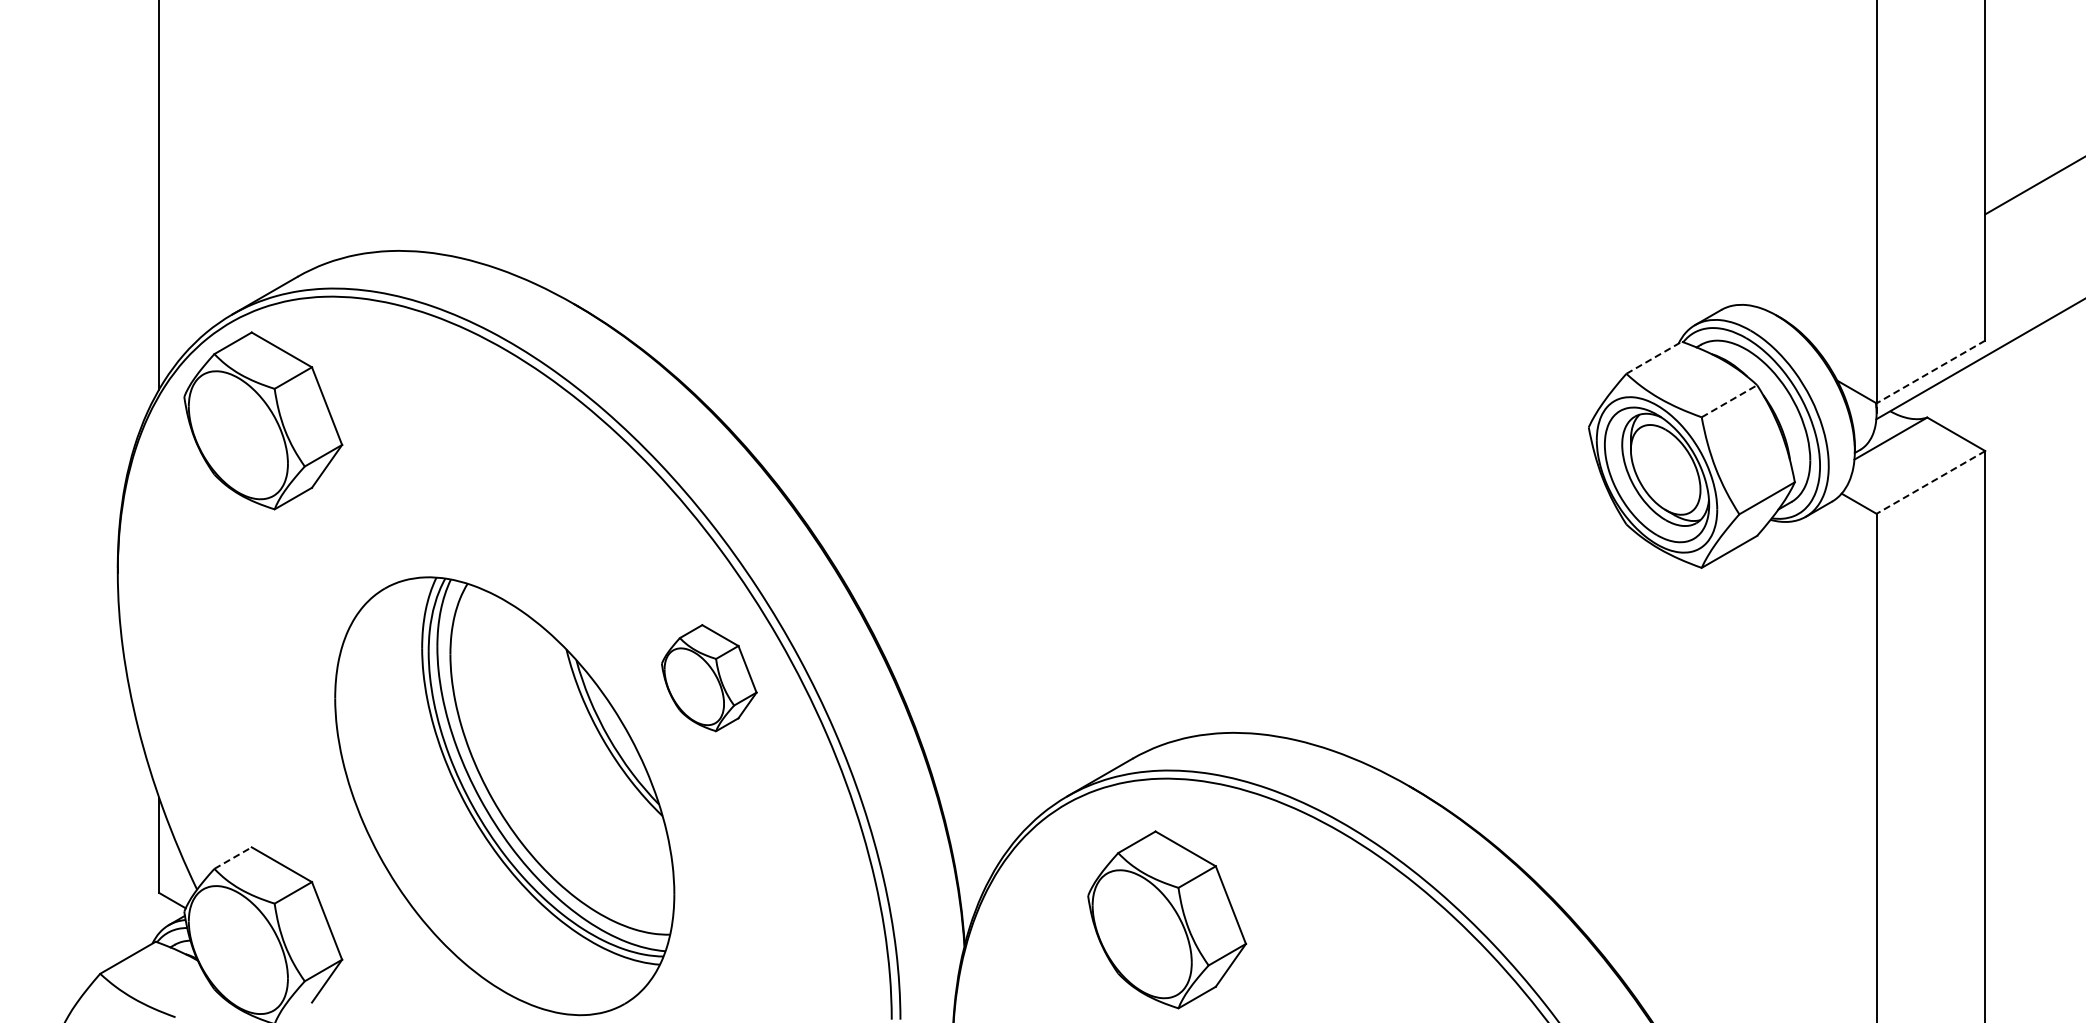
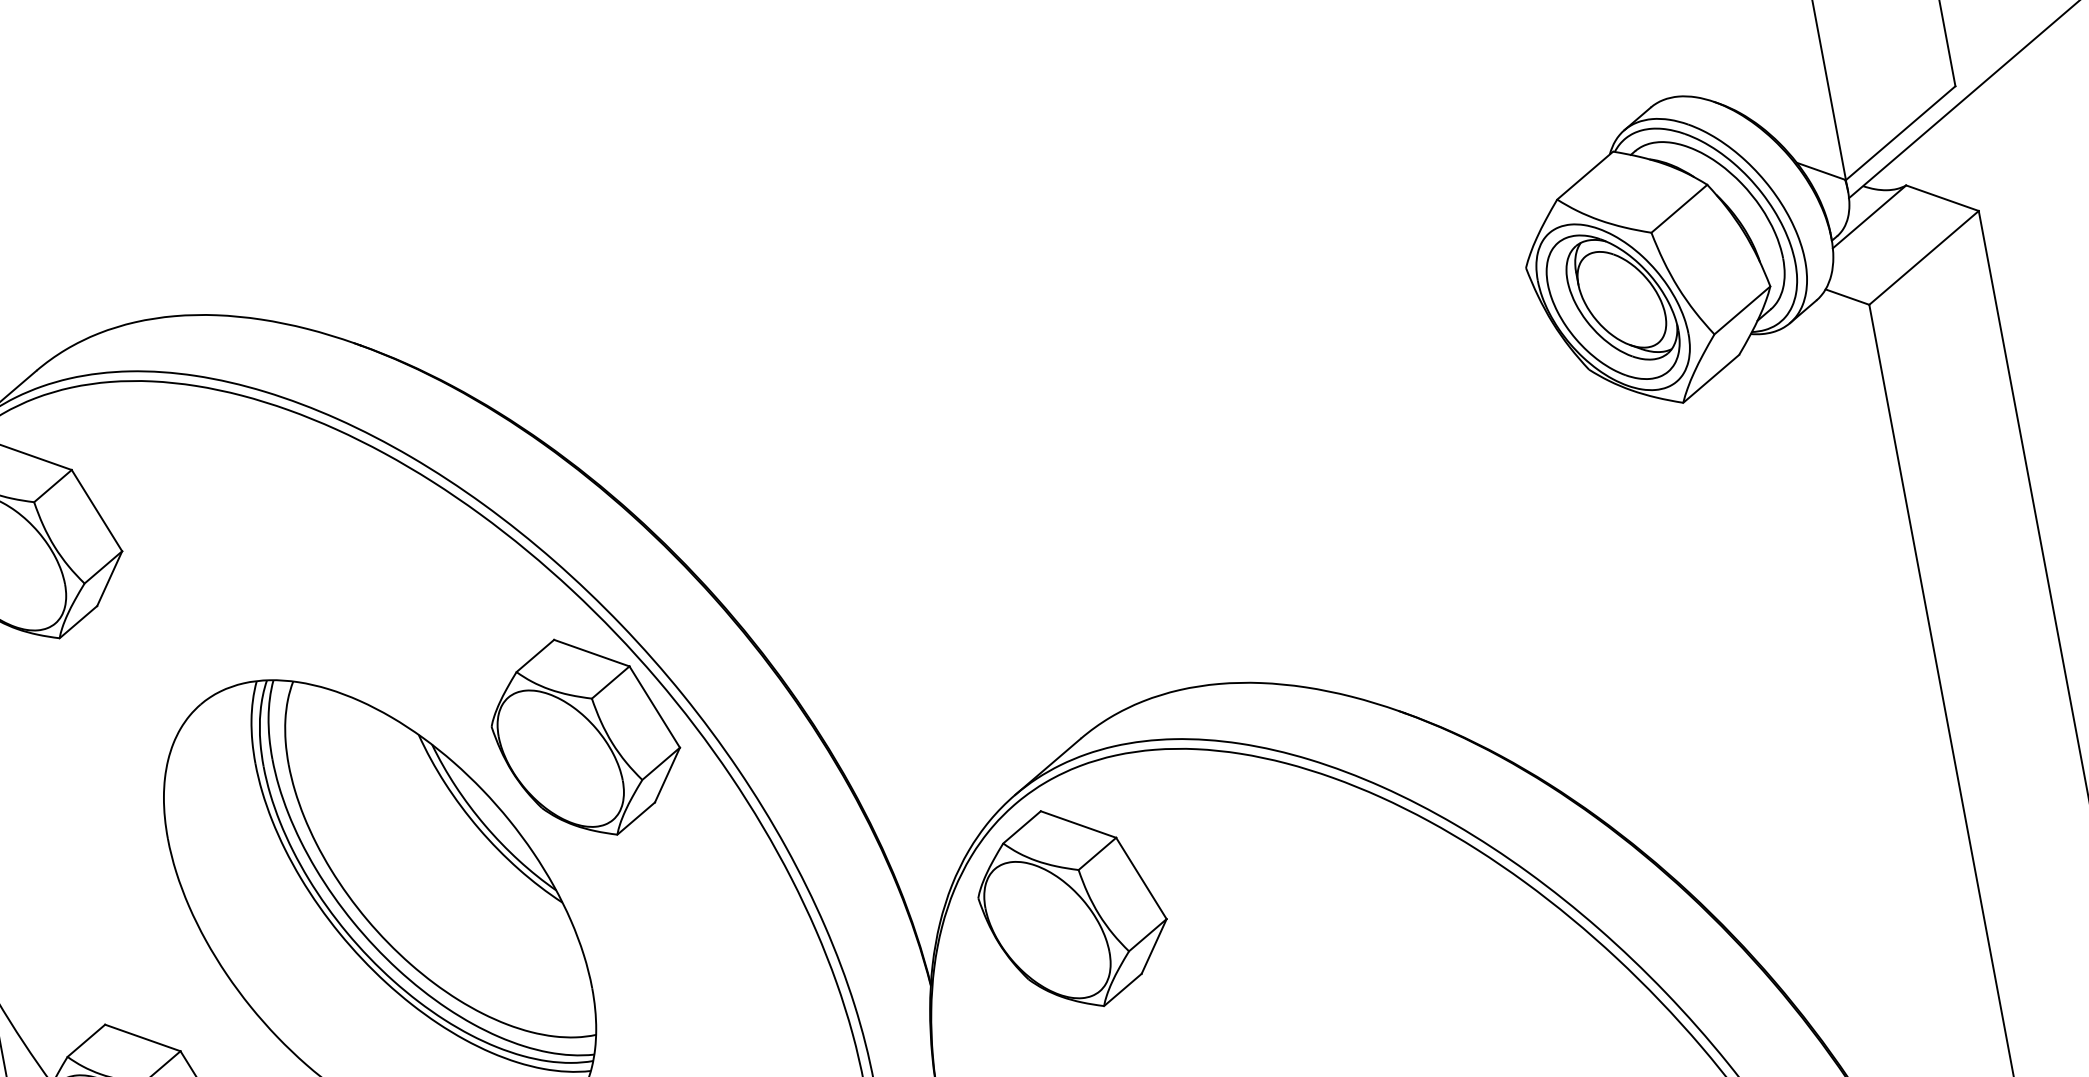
line: (1654, 357) -> (1585, 175), dashed -> solid
line: (1930, 371) -> (1900, 132), dashed -> solid
line: (1729, 401) -> (1679, 209), dashed -> solid
line: (1930, 482) -> (1923, 258), dashed -> solid
part: (709, 677) -> (586, 736), size x1.67
line: (233, 858) -> (86, 1041), dashed -> solid
part: (1167, 919) -> (1072, 908), moved

